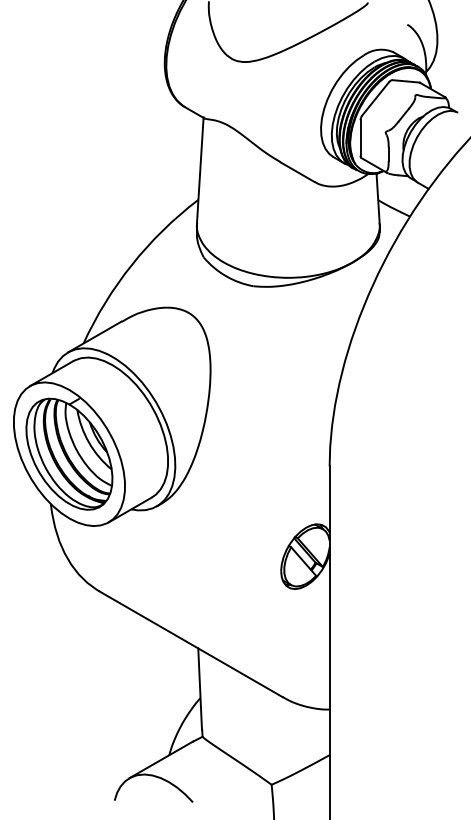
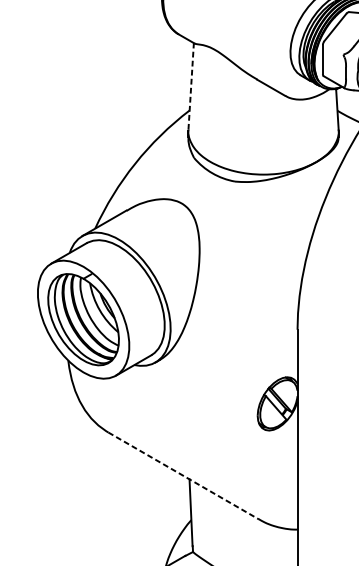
line: (200, 170) -> (191, 86), solid -> dashed
line: (191, 644) -> (183, 476), solid -> dashed

